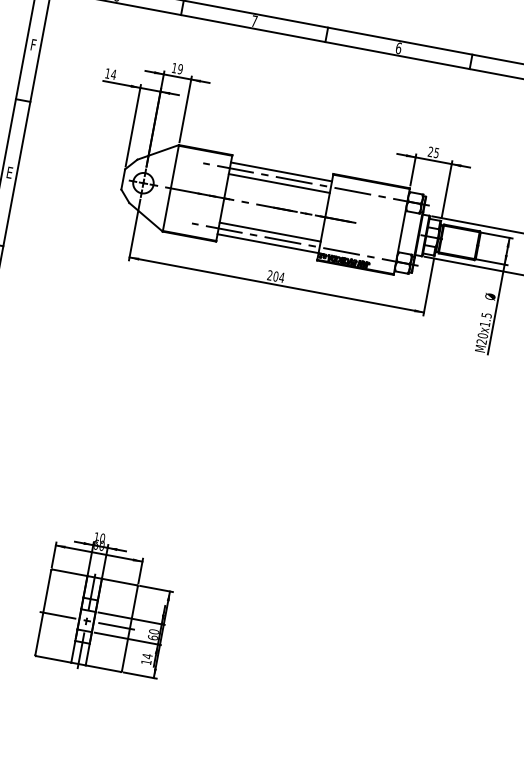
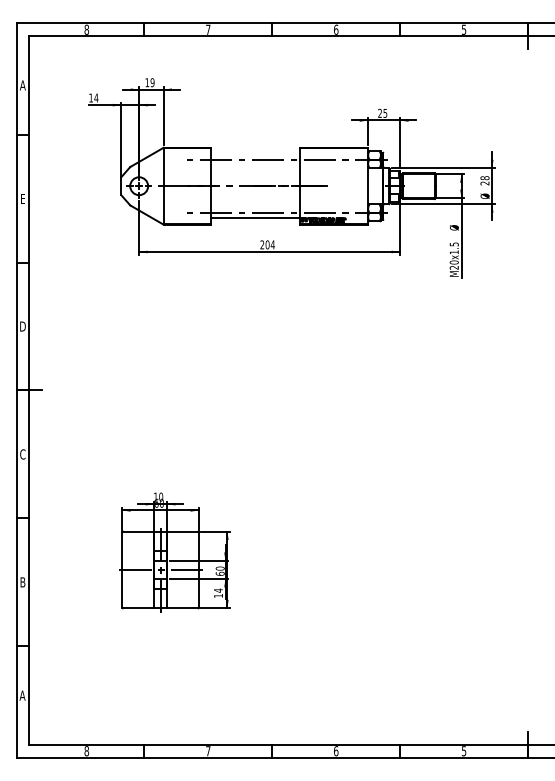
text: (33, 44) -> (22, 85), F -> A
line: (281, 171) -> (255, 154), removed
line: (279, 183) -> (255, 164), removed
line: (270, 231) -> (255, 207), removed

